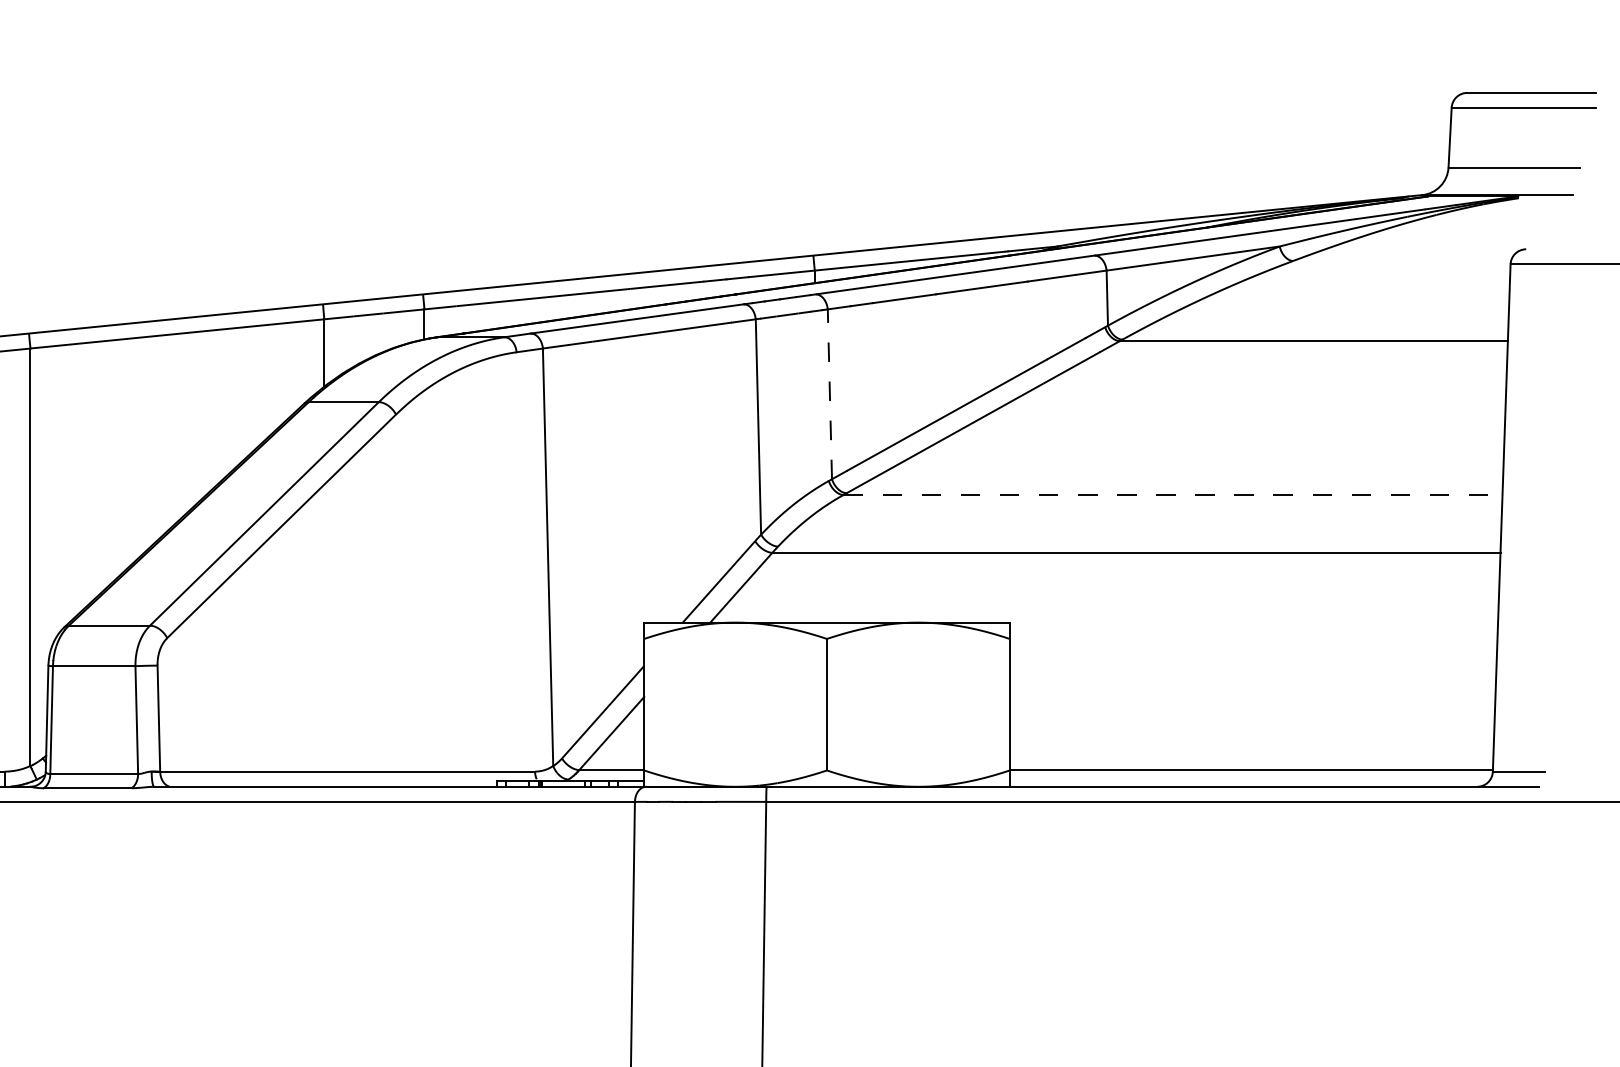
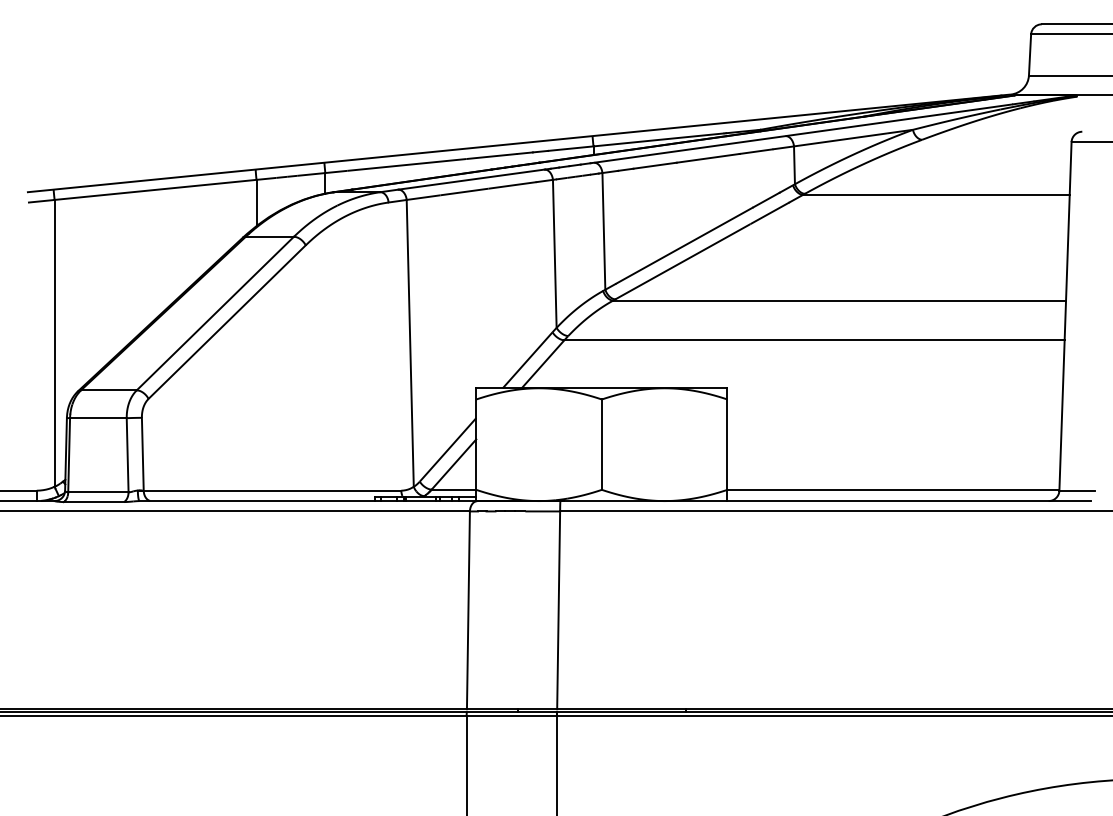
line: (829, 392) -> (603, 230), dashed -> solid
line: (1174, 494) -> (840, 300), dashed -> solid

